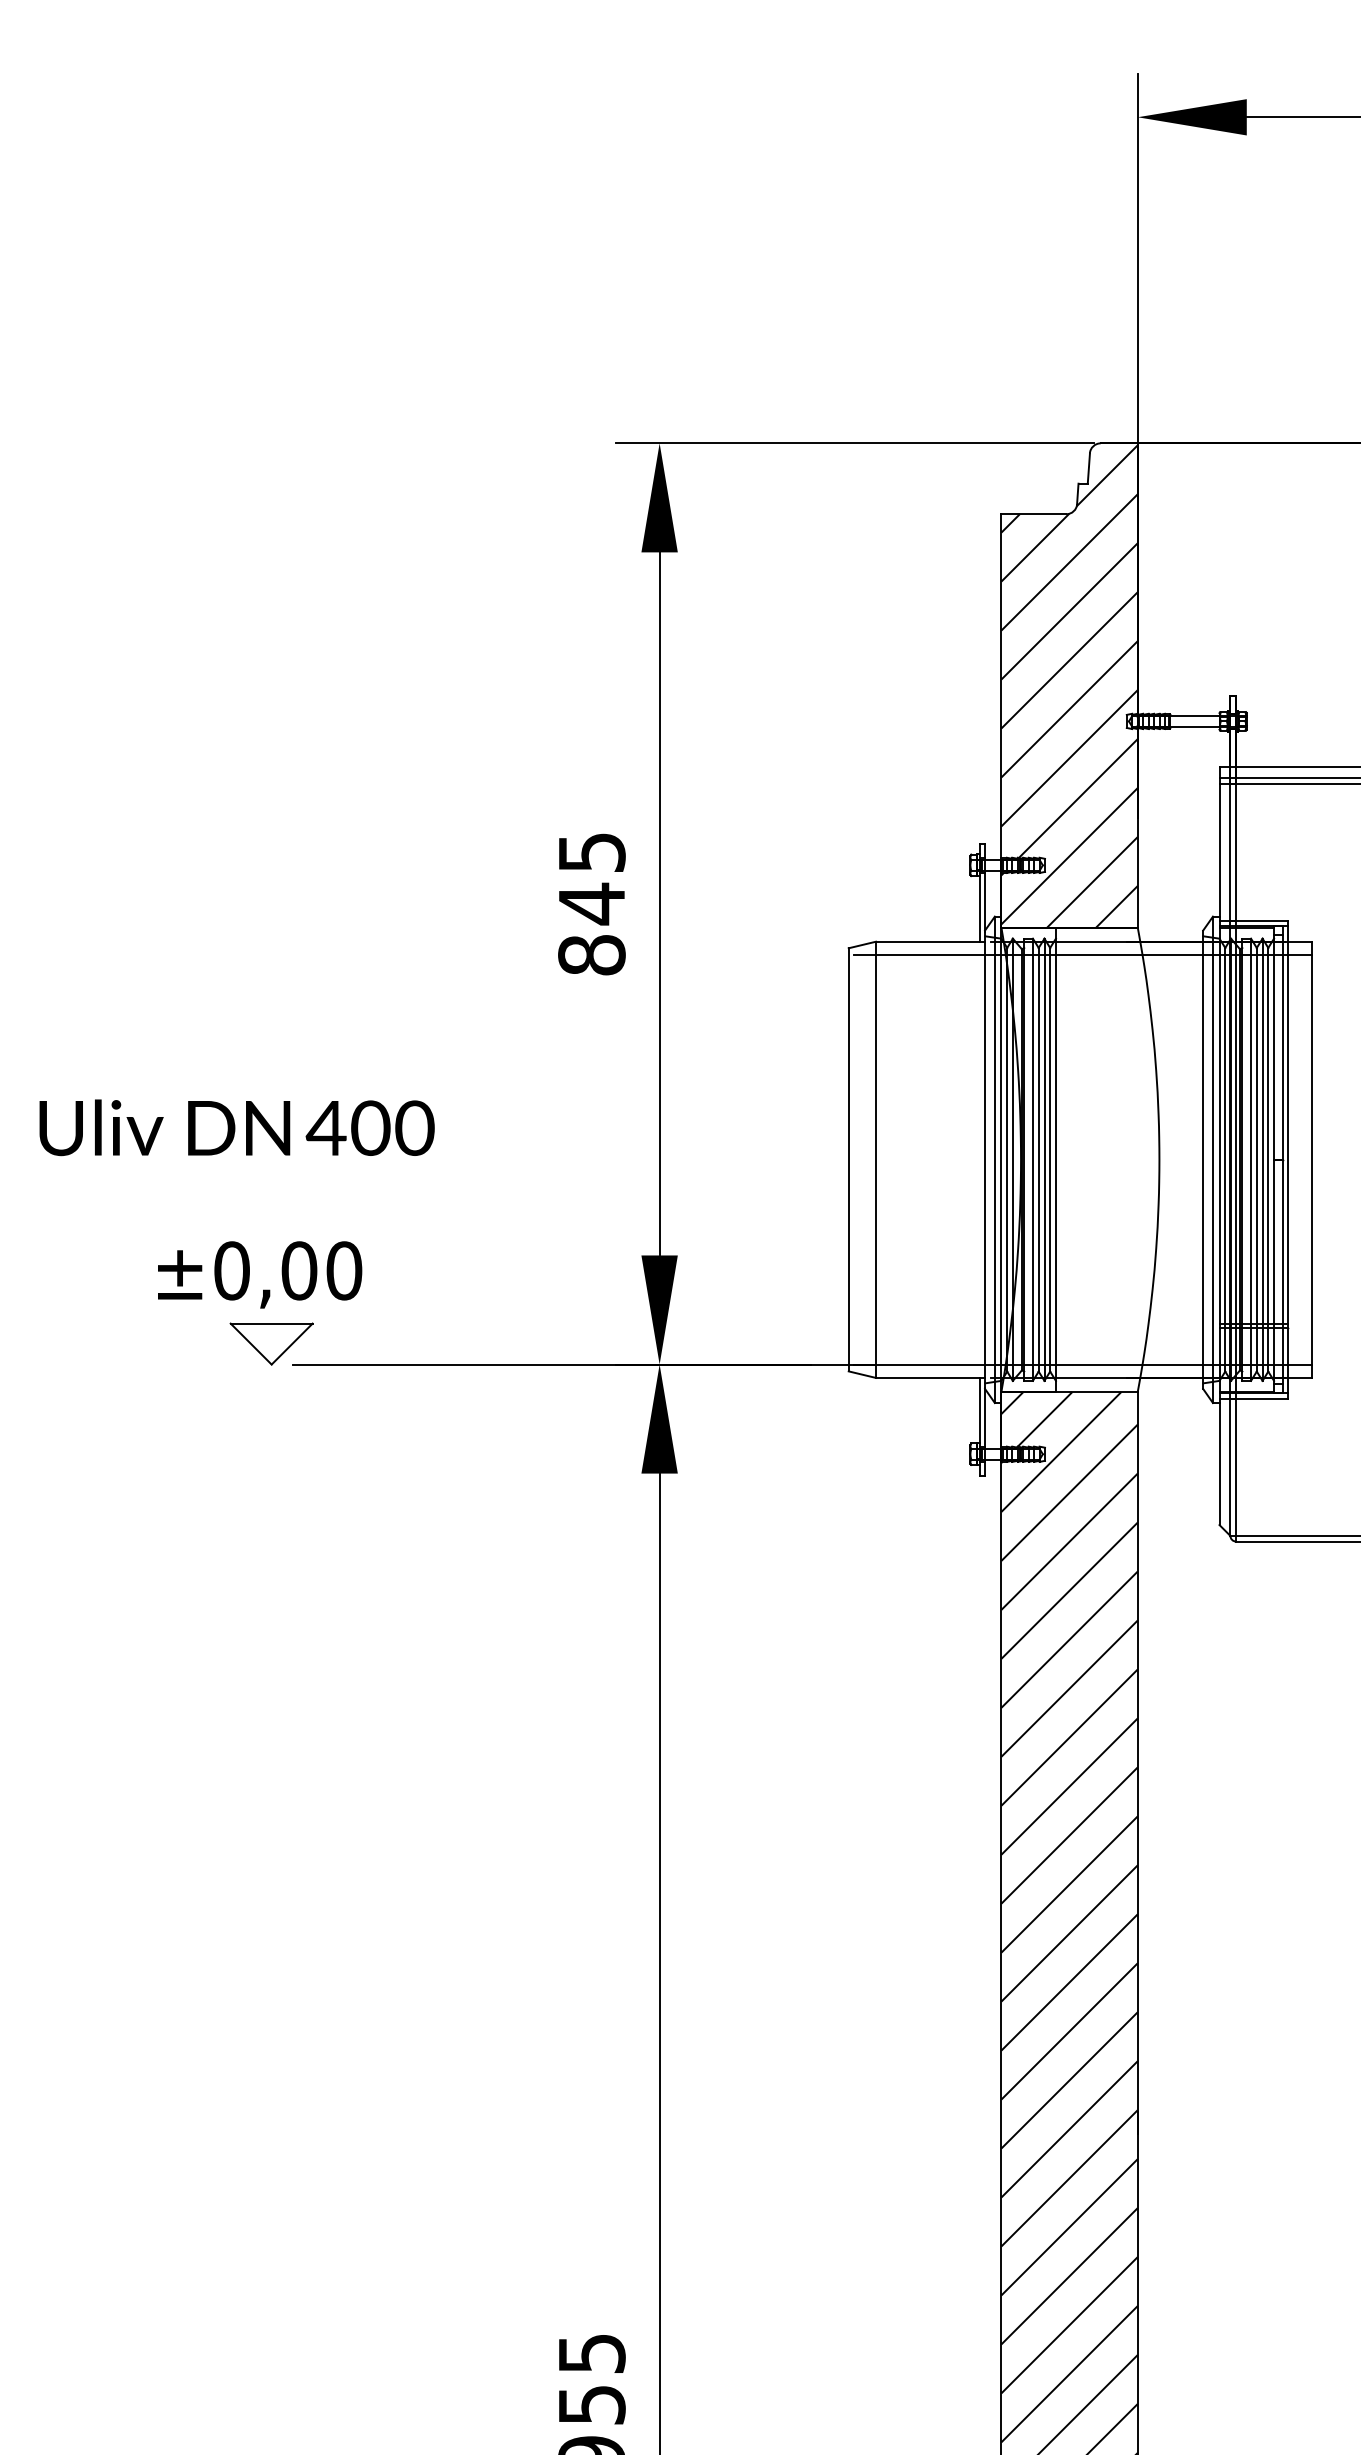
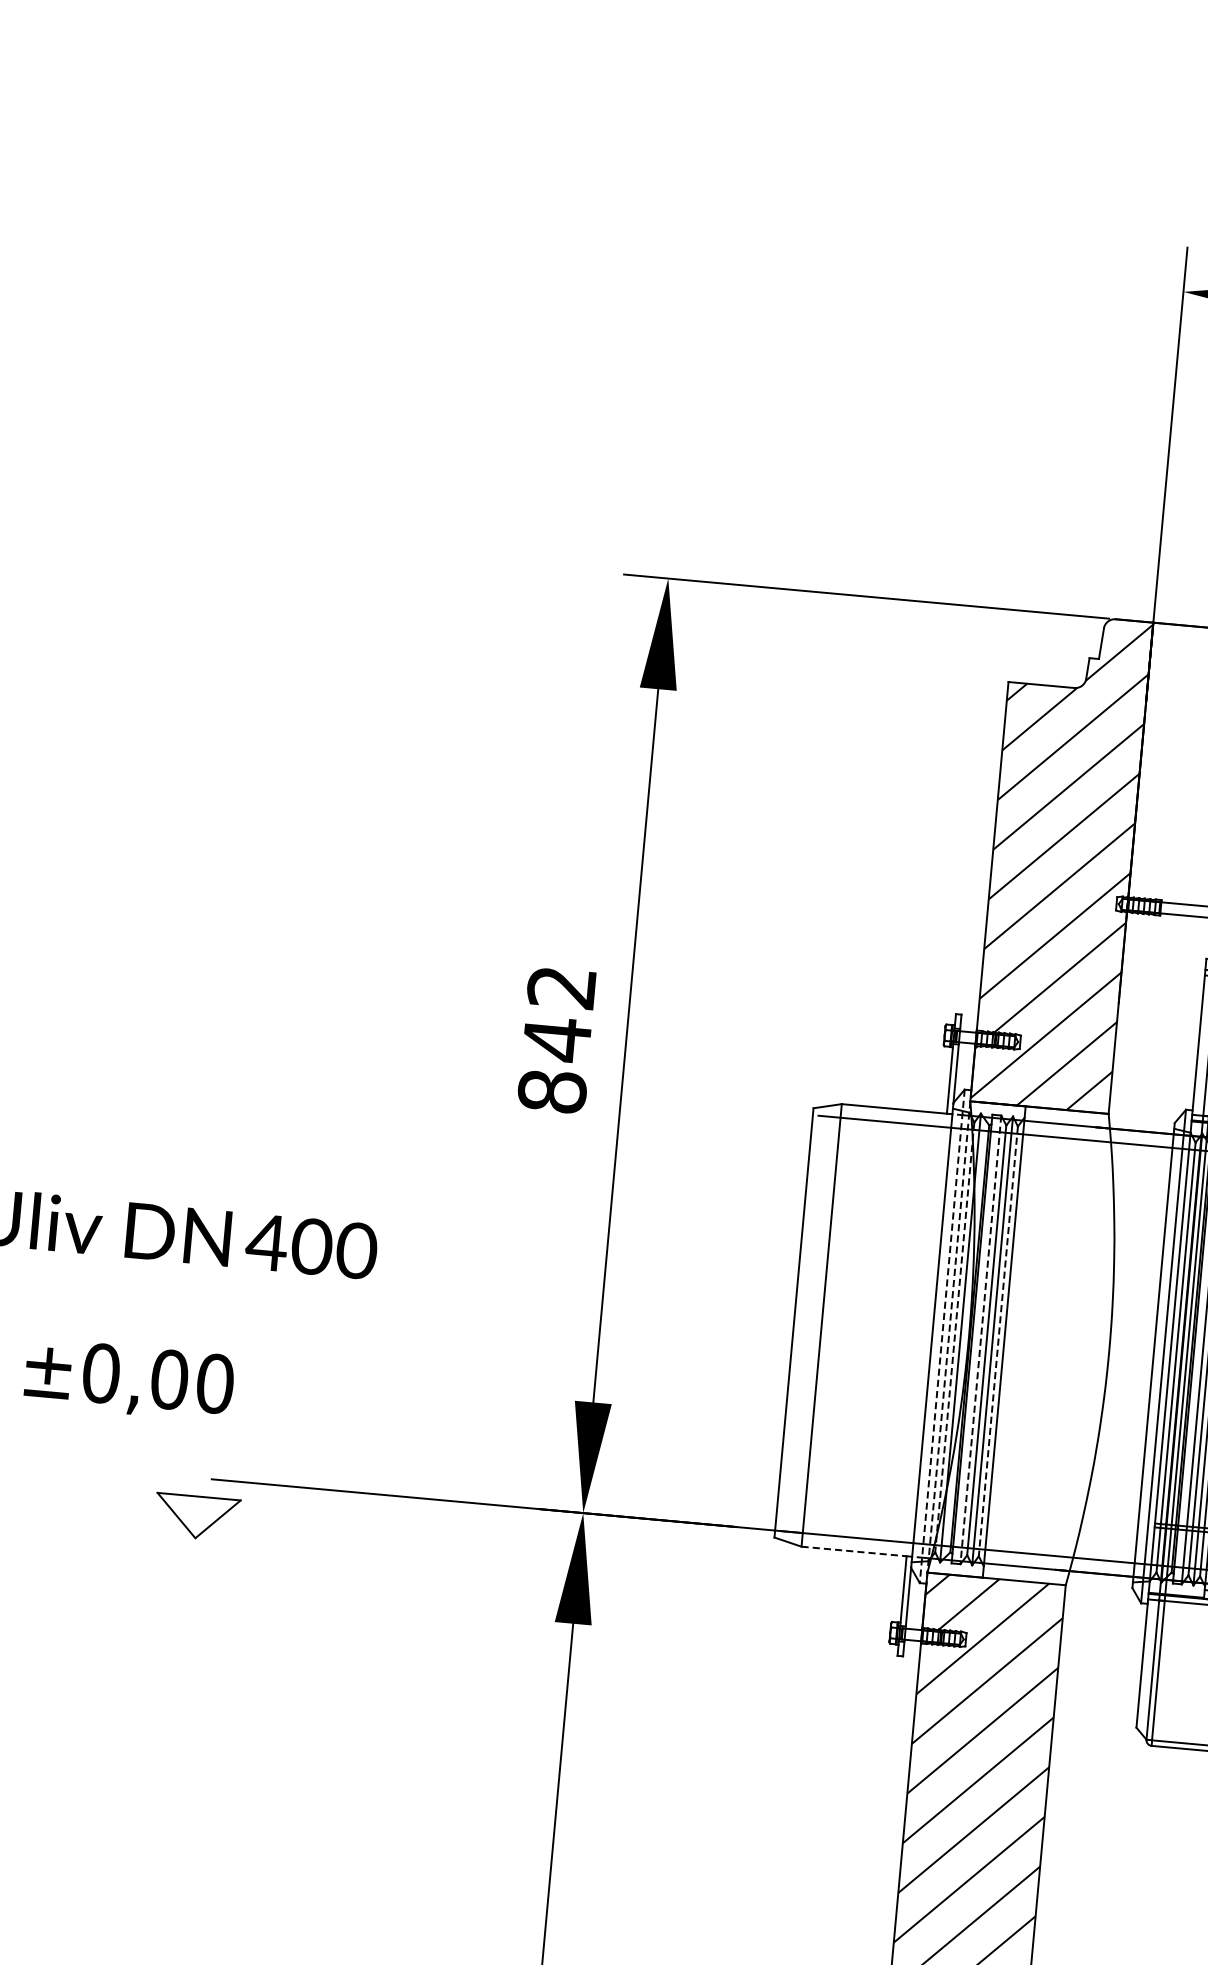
text: (591, 852) -> (561, 987), 845 -> 842
line: (1007, 1159) -> (955, 1337), solid -> dashed
line: (1050, 1159) -> (998, 1341), solid -> dashed
line: (994, 1160) -> (941, 1337), solid -> dashed
line: (1001, 1160) -> (948, 1337), solid -> dashed
line: (1032, 1160) -> (980, 1340), solid -> dashed
text: (260, 1274) -> (129, 1379), moved
part: (271, 1343) -> (197, 1516), moved
line: (927, 1377) -> (853, 1550), solid -> dashed

